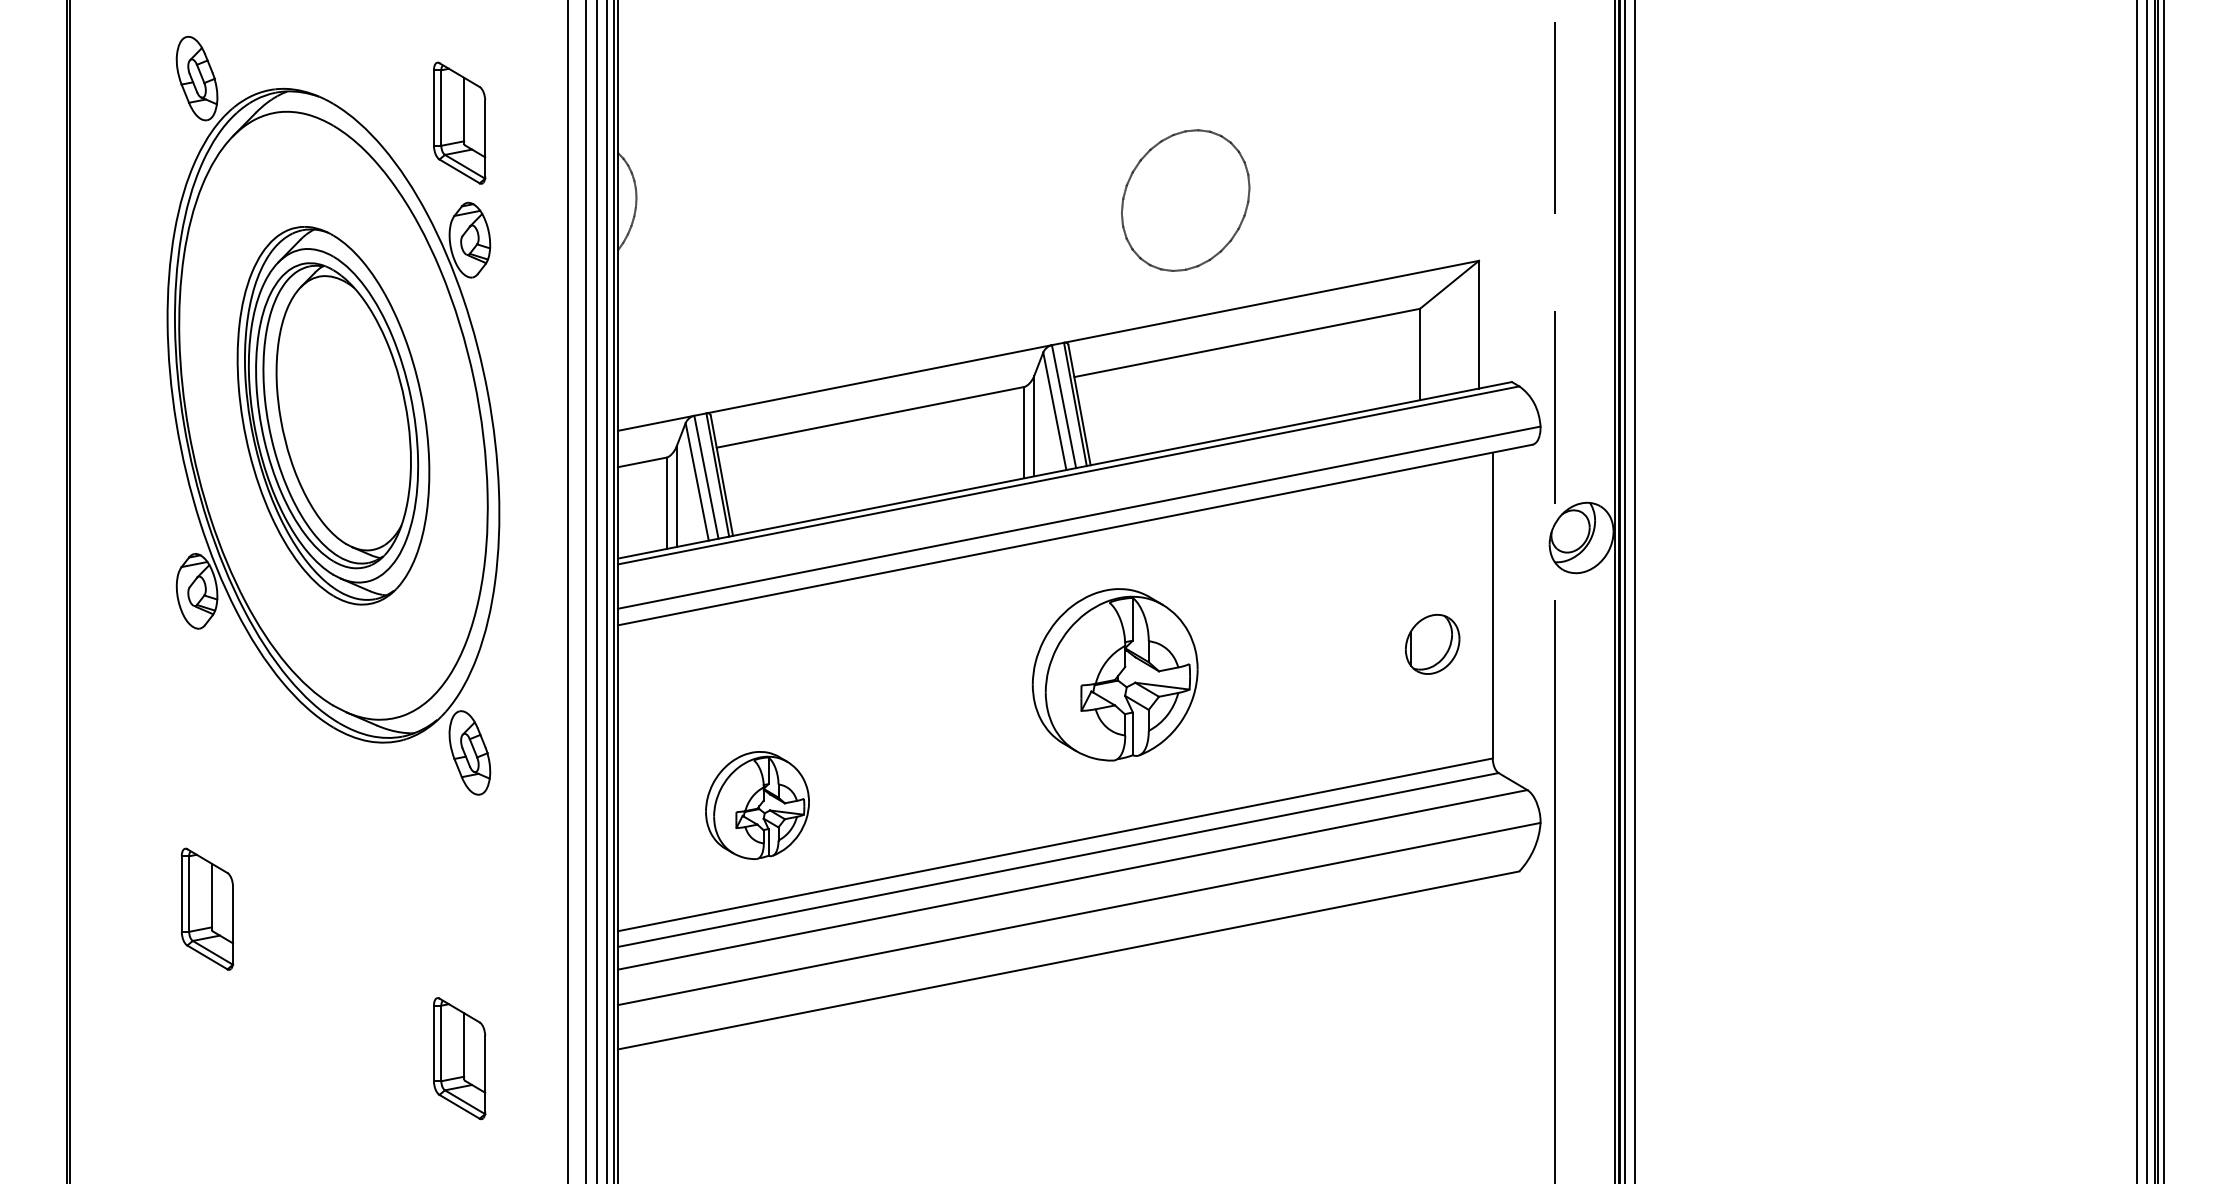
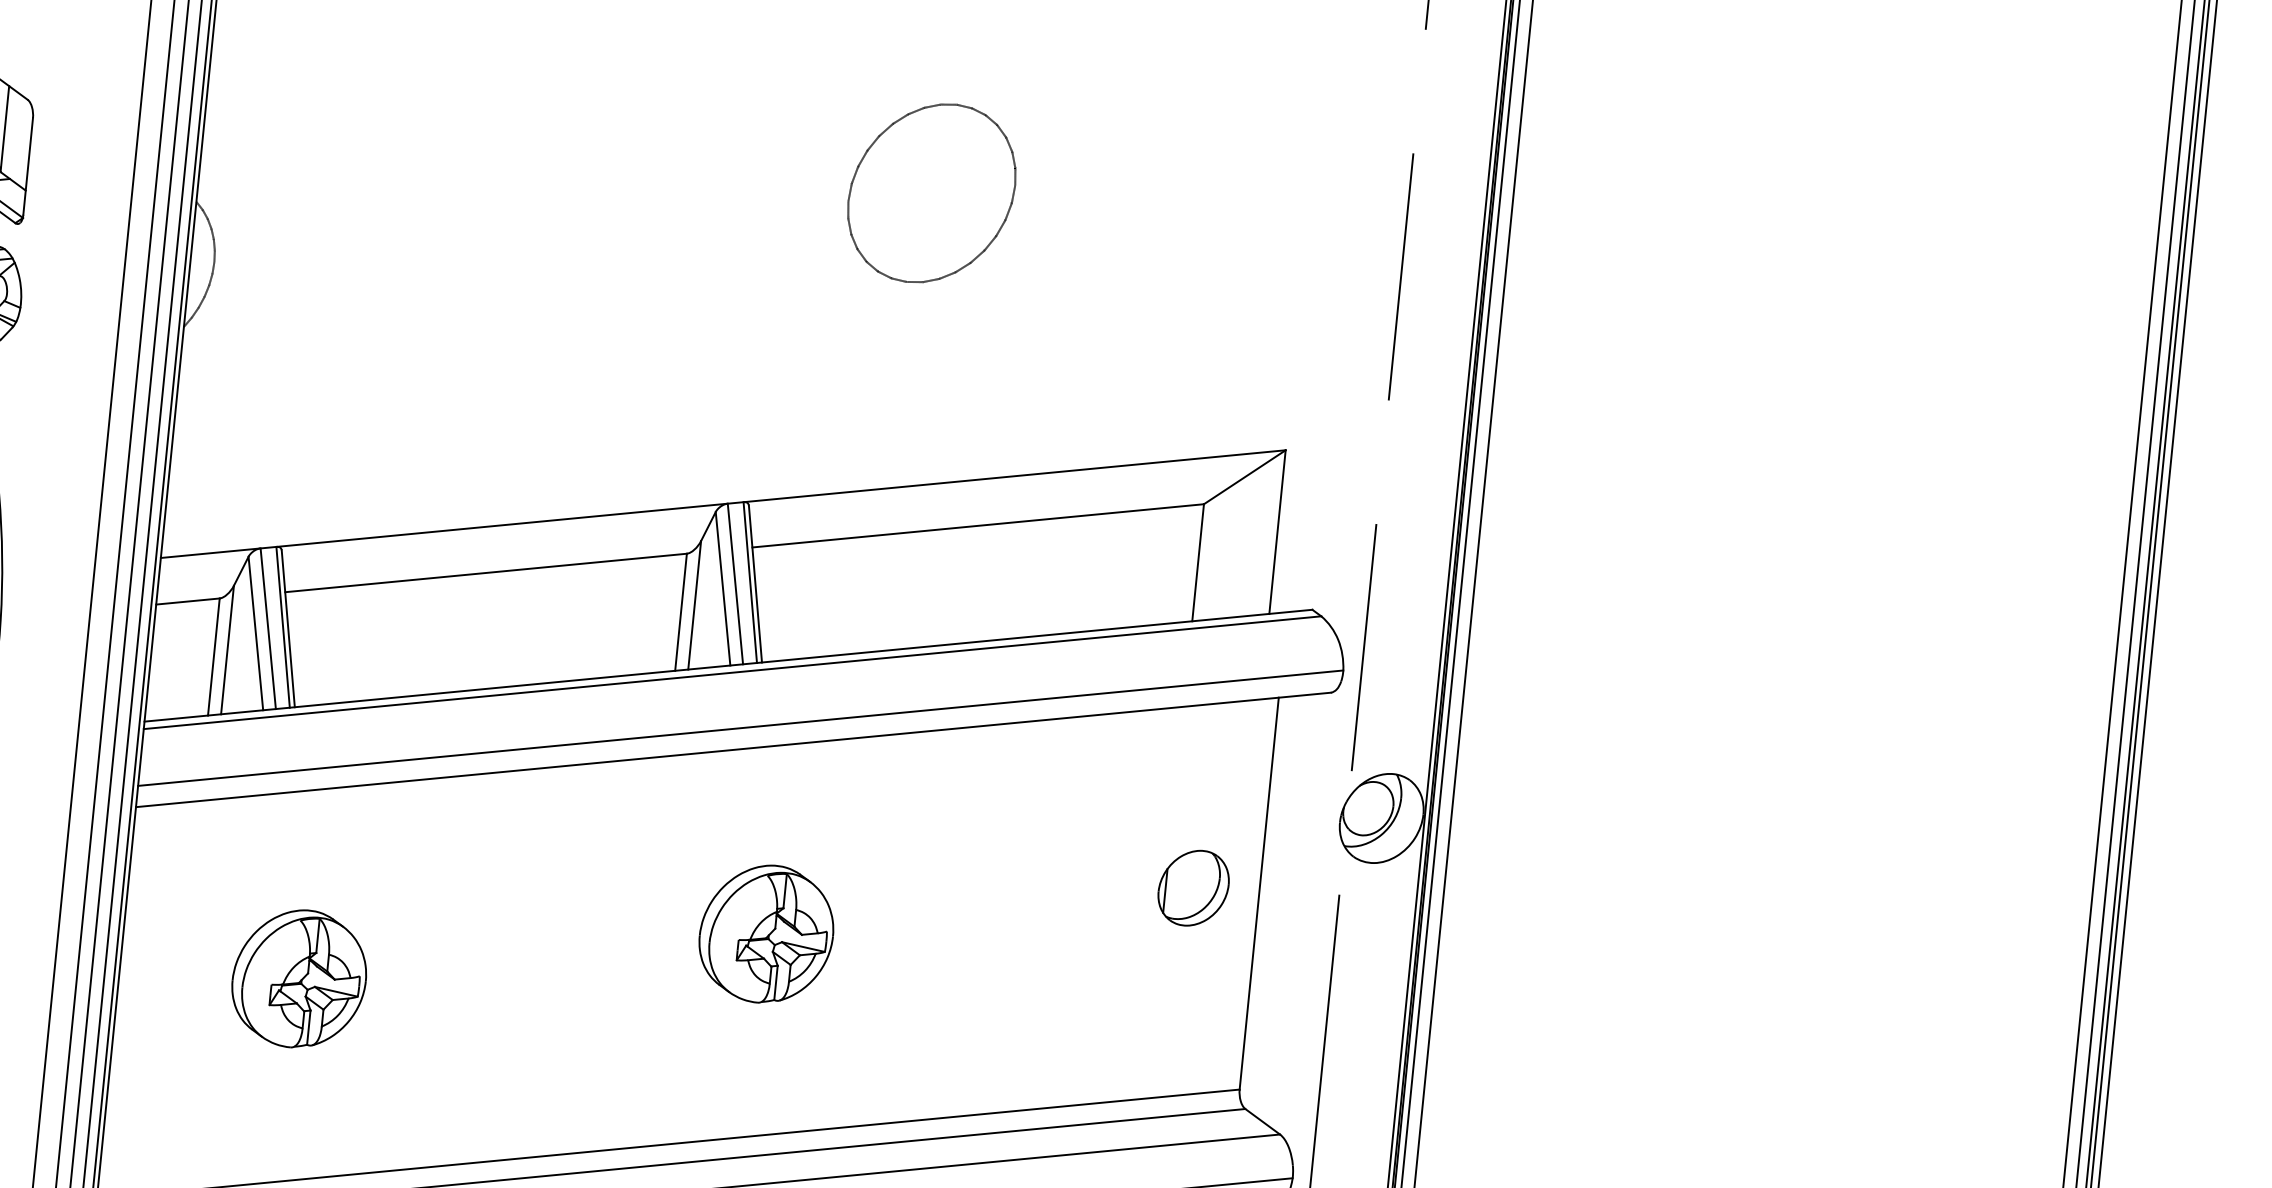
part: (1185, 200) -> (931, 193), moved
part: (1432, 644) -> (1193, 888), moved
part: (1114, 674) -> (765, 933), size x0.62
part: (757, 805) -> (299, 978), moved

